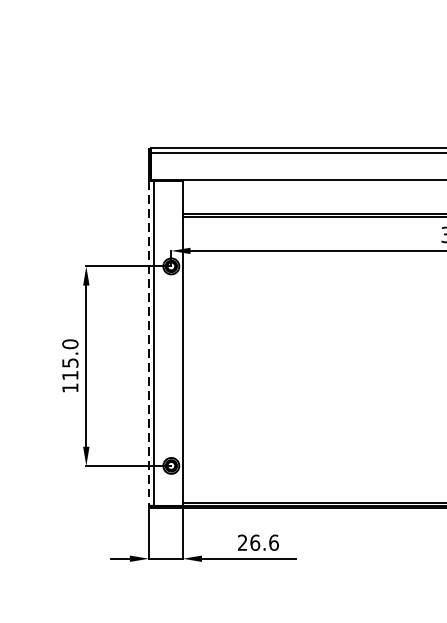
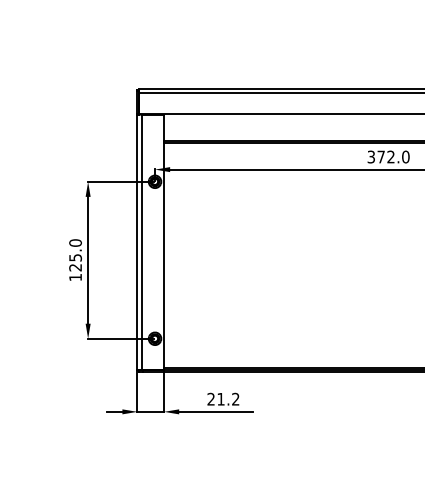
line: (149, 343) -> (137, 242), dashed -> solid
text: (70, 375) -> (75, 267), 115.0 -> 125.0
text: (264, 541) -> (228, 398), 26.6 -> 21.2

